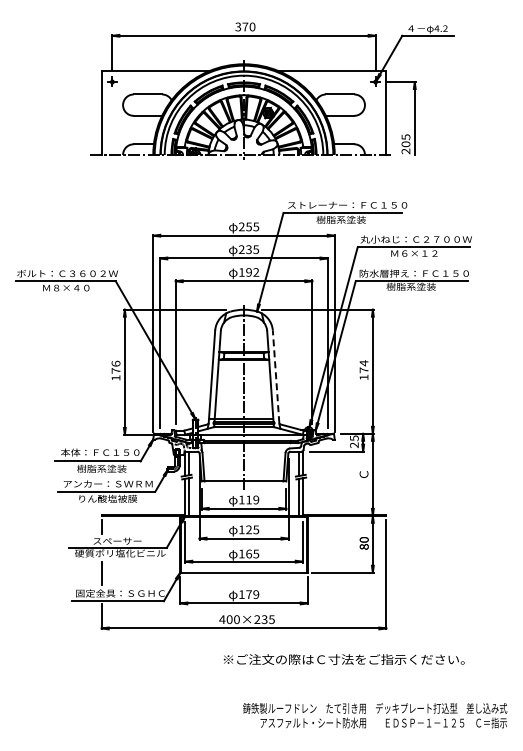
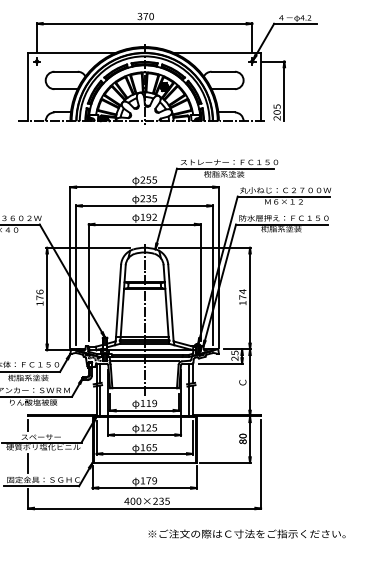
line: (276, 376) -> (171, 302), dashed -> solid
line: (244, 448) -> (145, 361), added
text: (343, 659) -> (246, 533), moved

